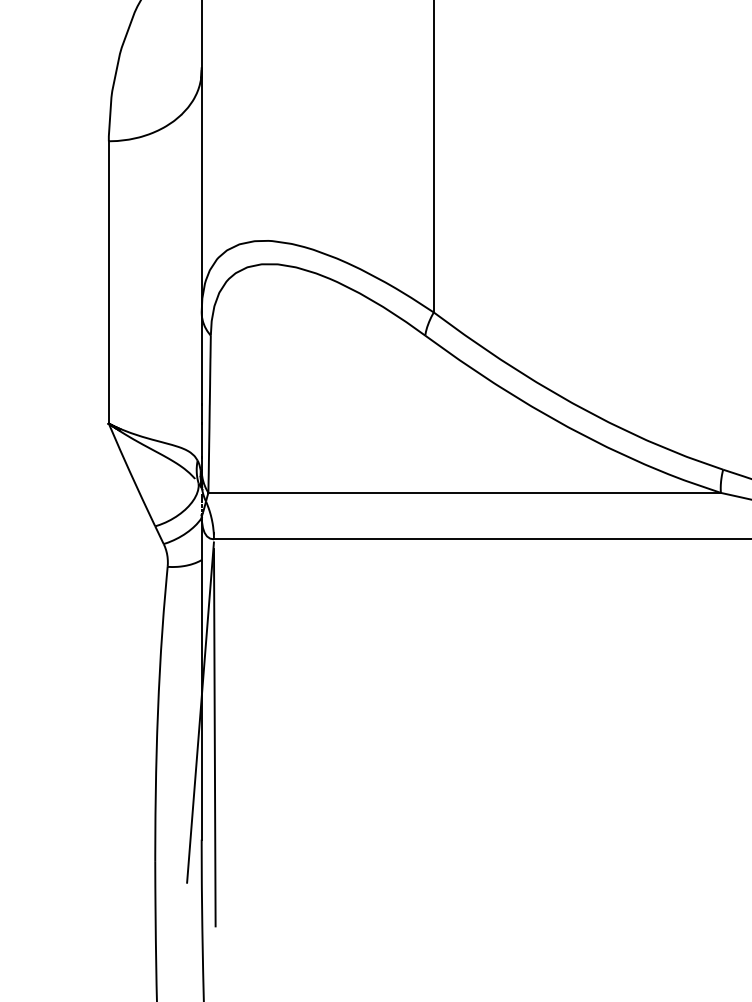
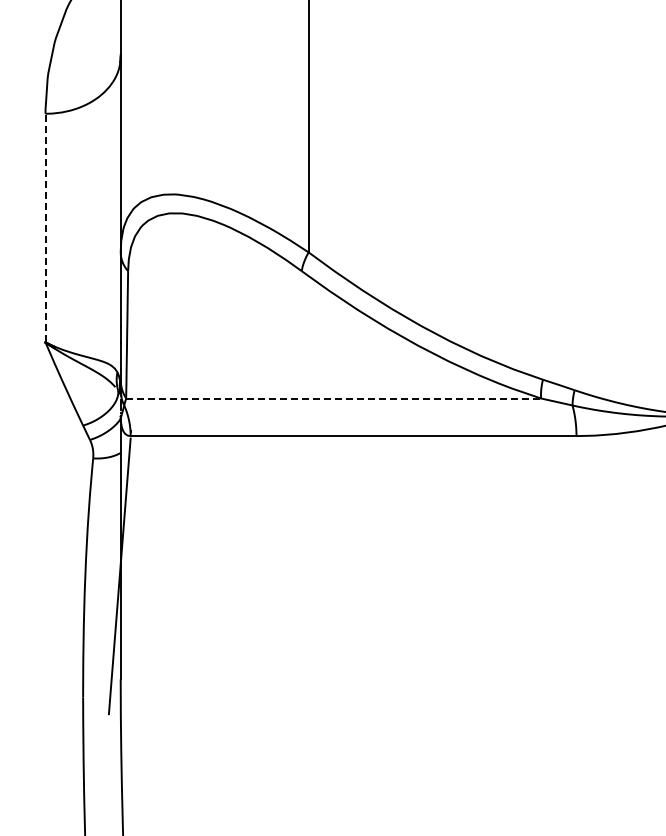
line: (108, 281) -> (45, 227), solid -> dashed
line: (465, 492) -> (334, 398), solid -> dashed
line: (214, 737) -> (131, 596), removed

